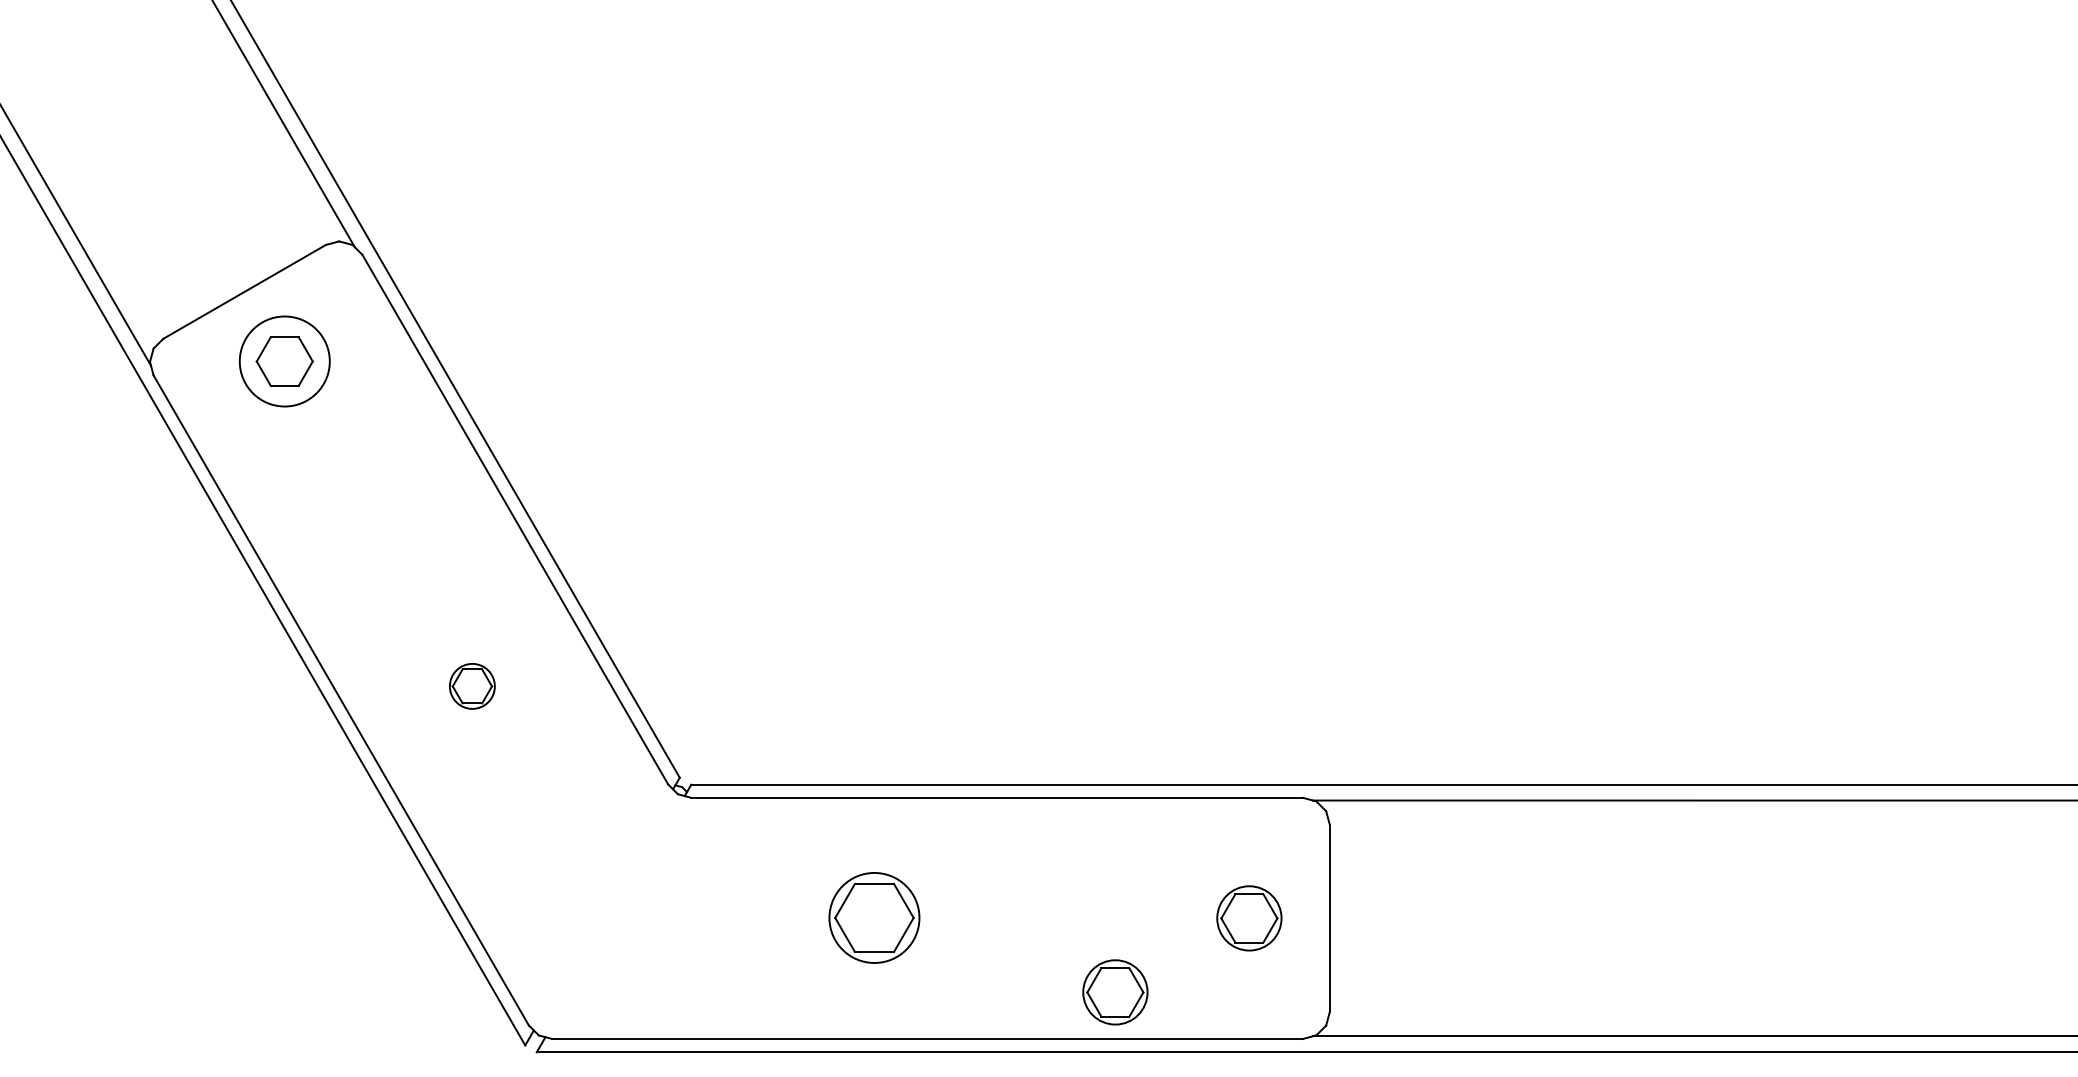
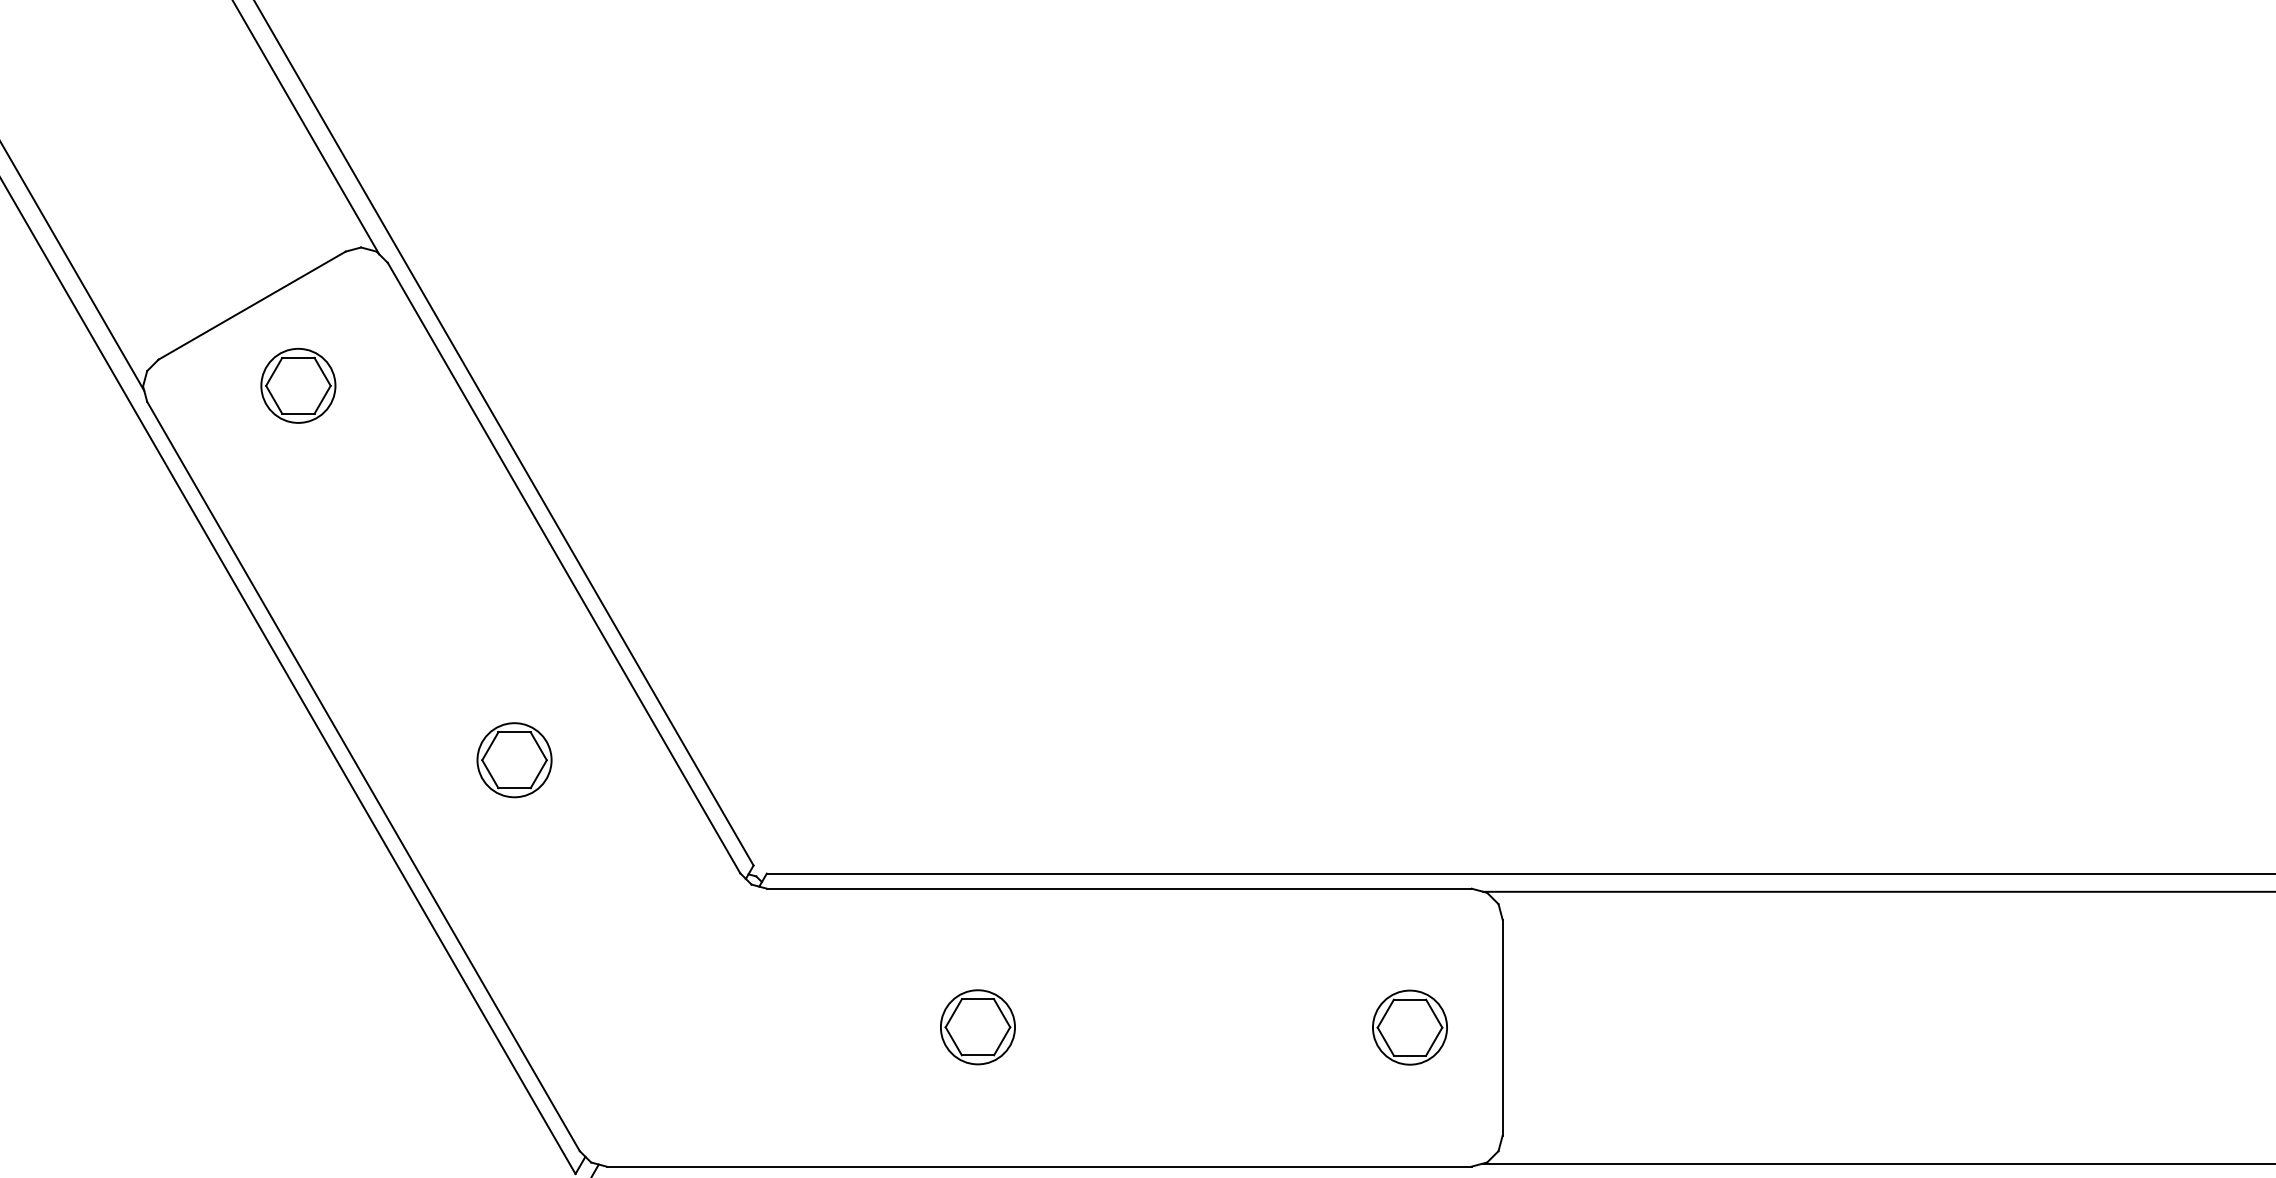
circle: (284, 361) -> (298, 385), size x0.71
part: (472, 686) -> (514, 760), size x1.43
part: (874, 918) -> (978, 1027), size x0.71
part: (1115, 992) -> (1255, 1113), removed

